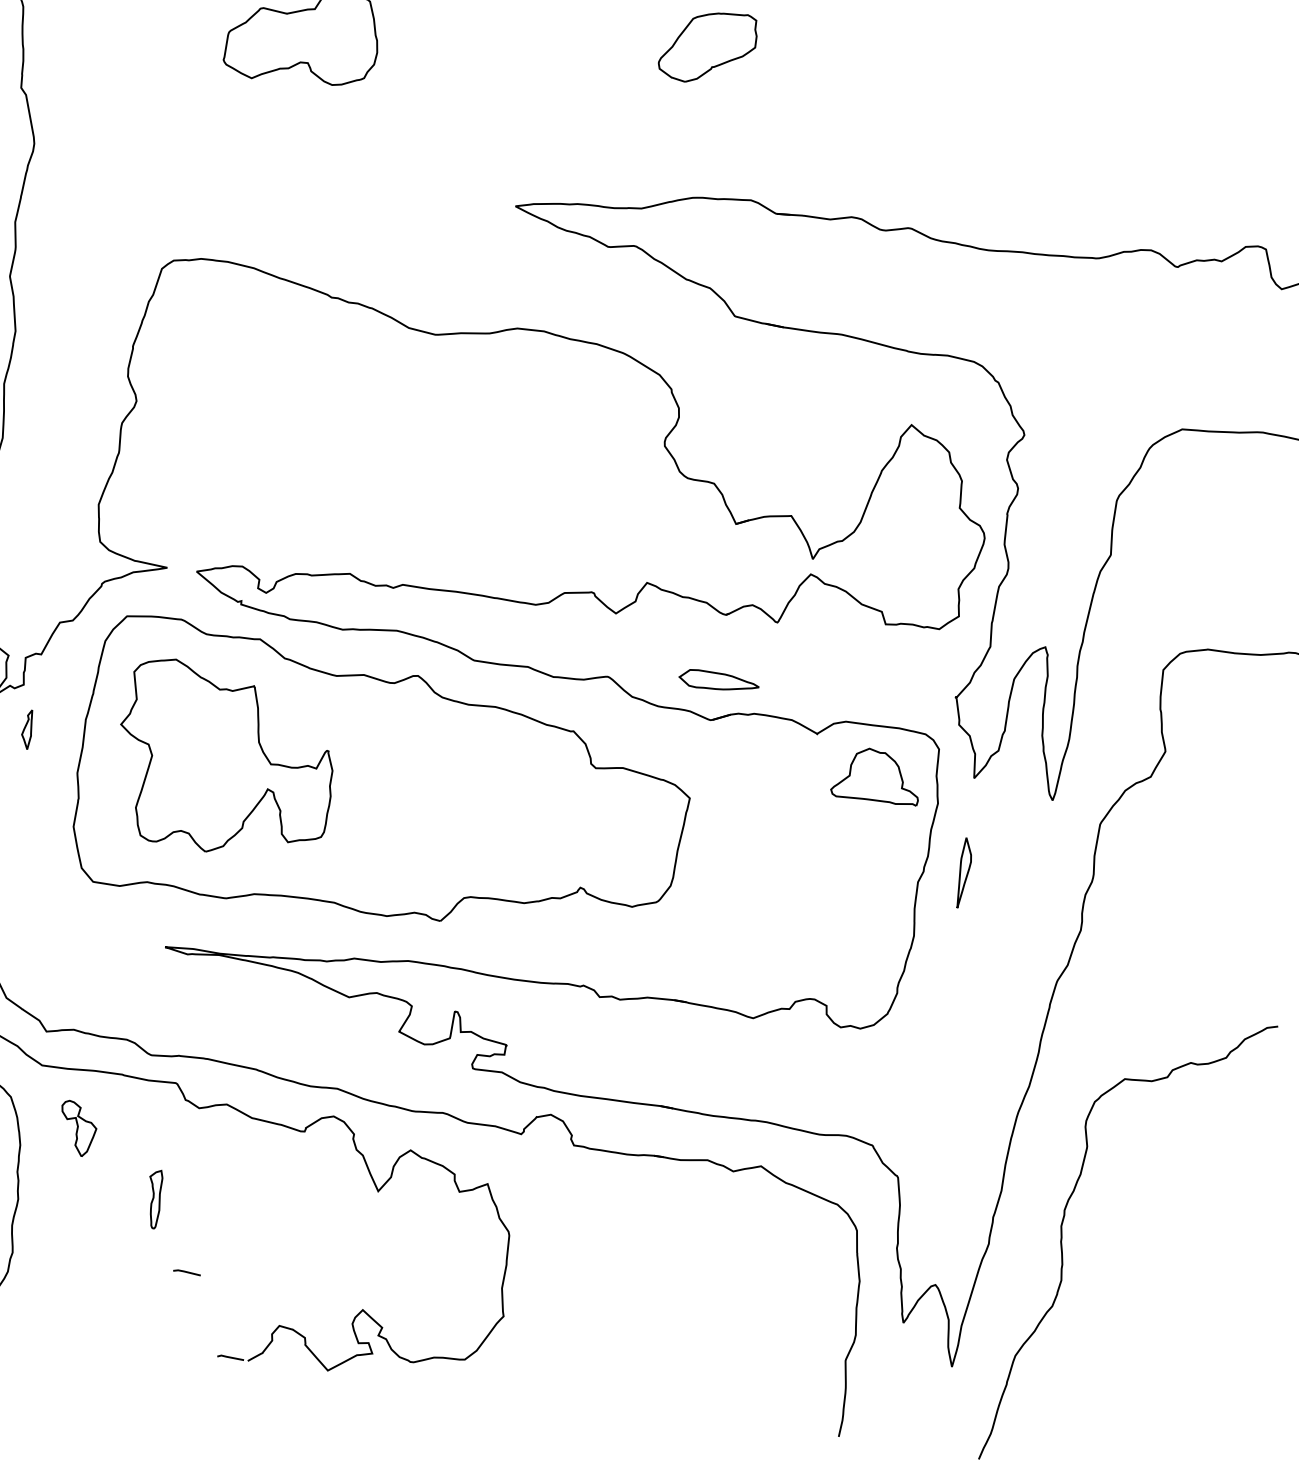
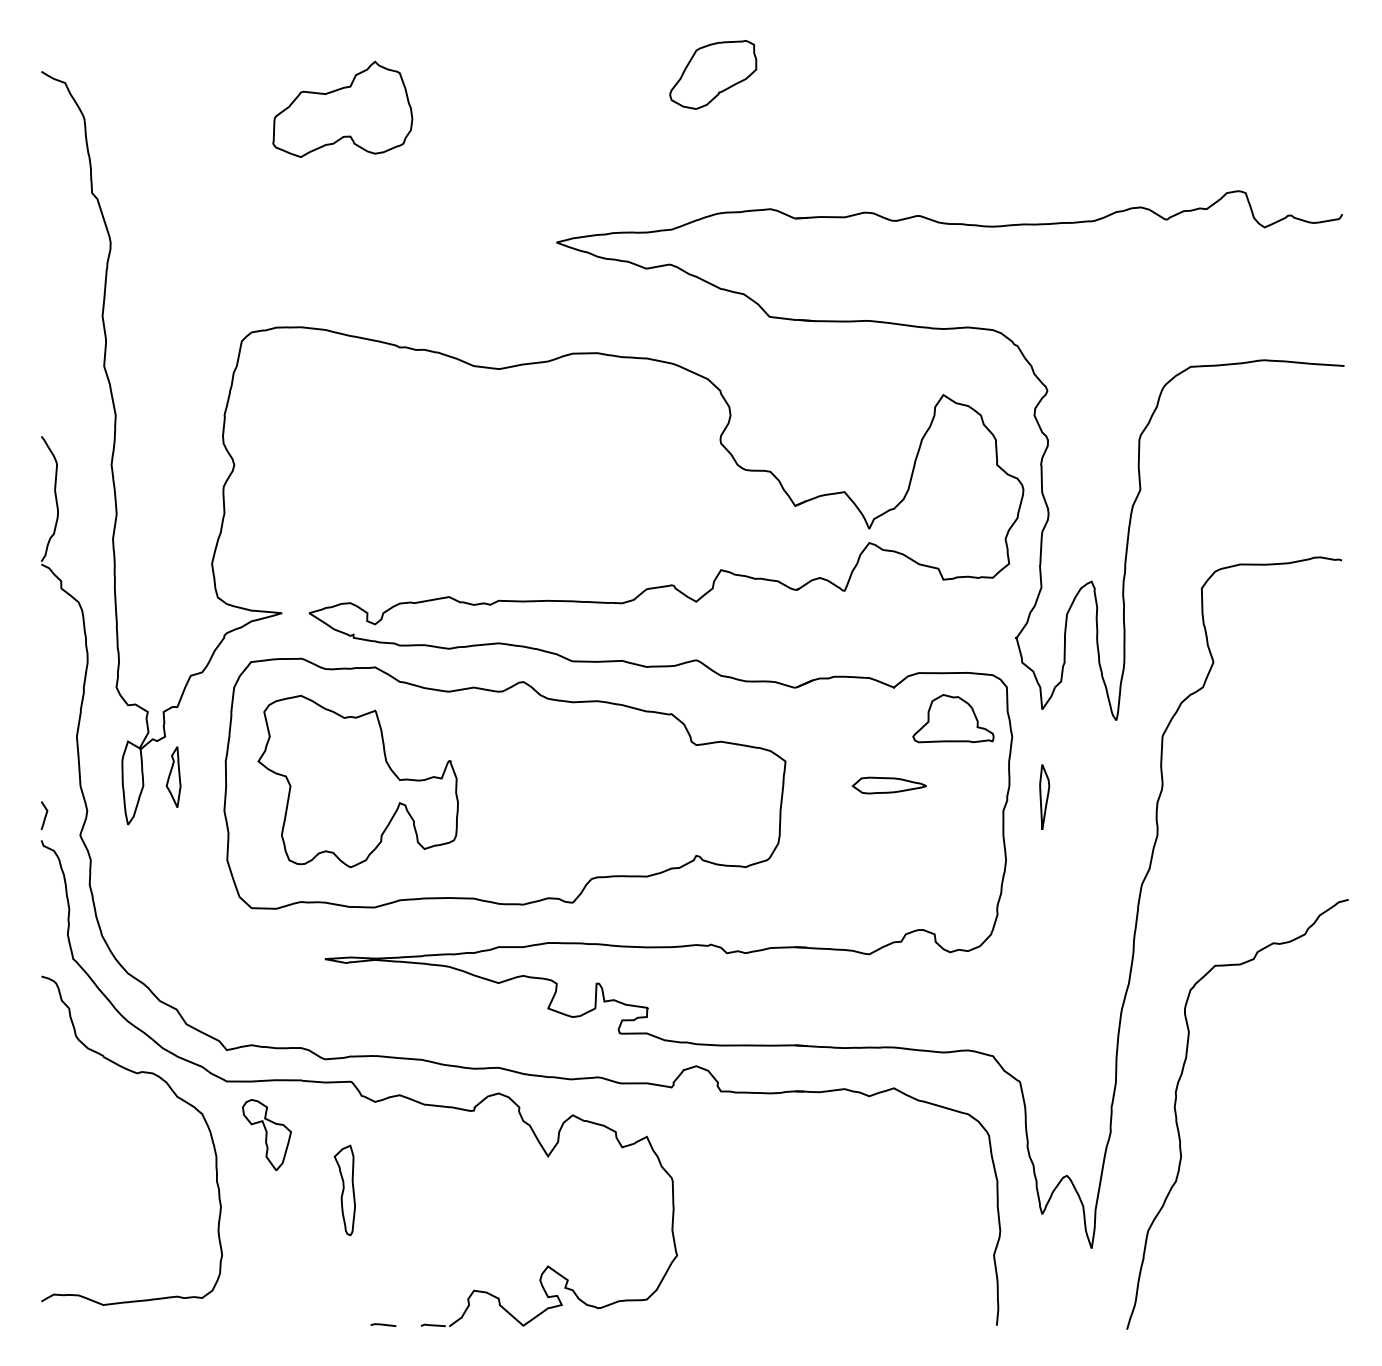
part: (718, 681) -> (888, 785), moved
part: (27, 728) -> (173, 776), size x1.67
part: (77, 1128) -> (266, 1134), size x1.43
part: (153, 1198) -> (344, 1189), size x1.67
line: (187, 1271) -> (383, 1324), moved

